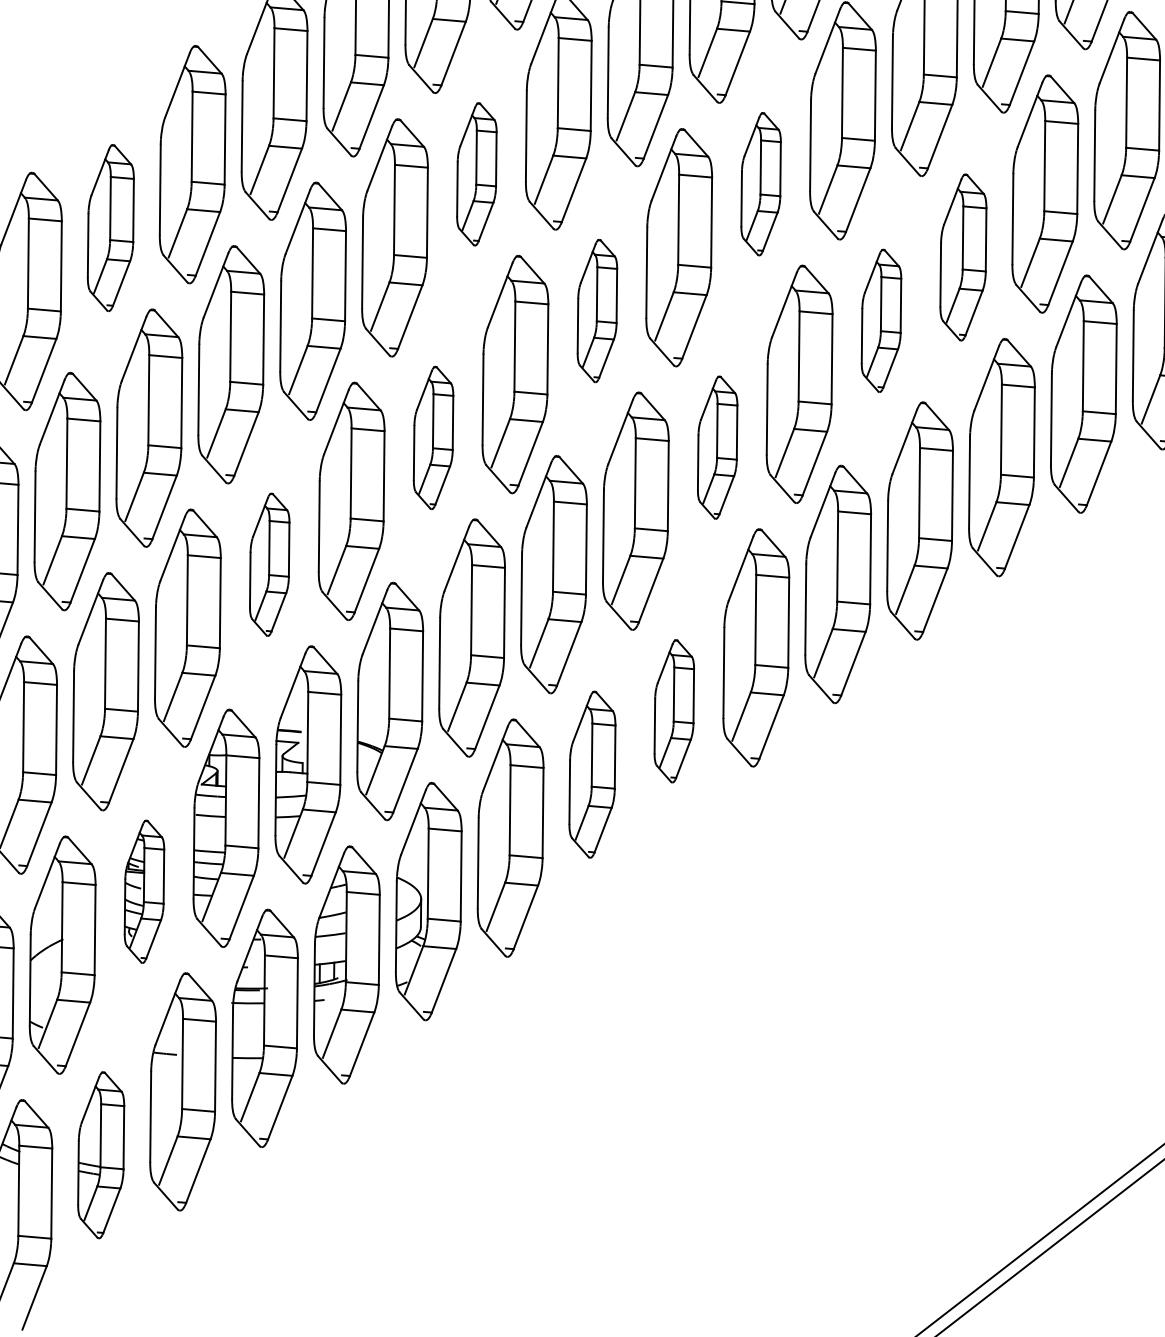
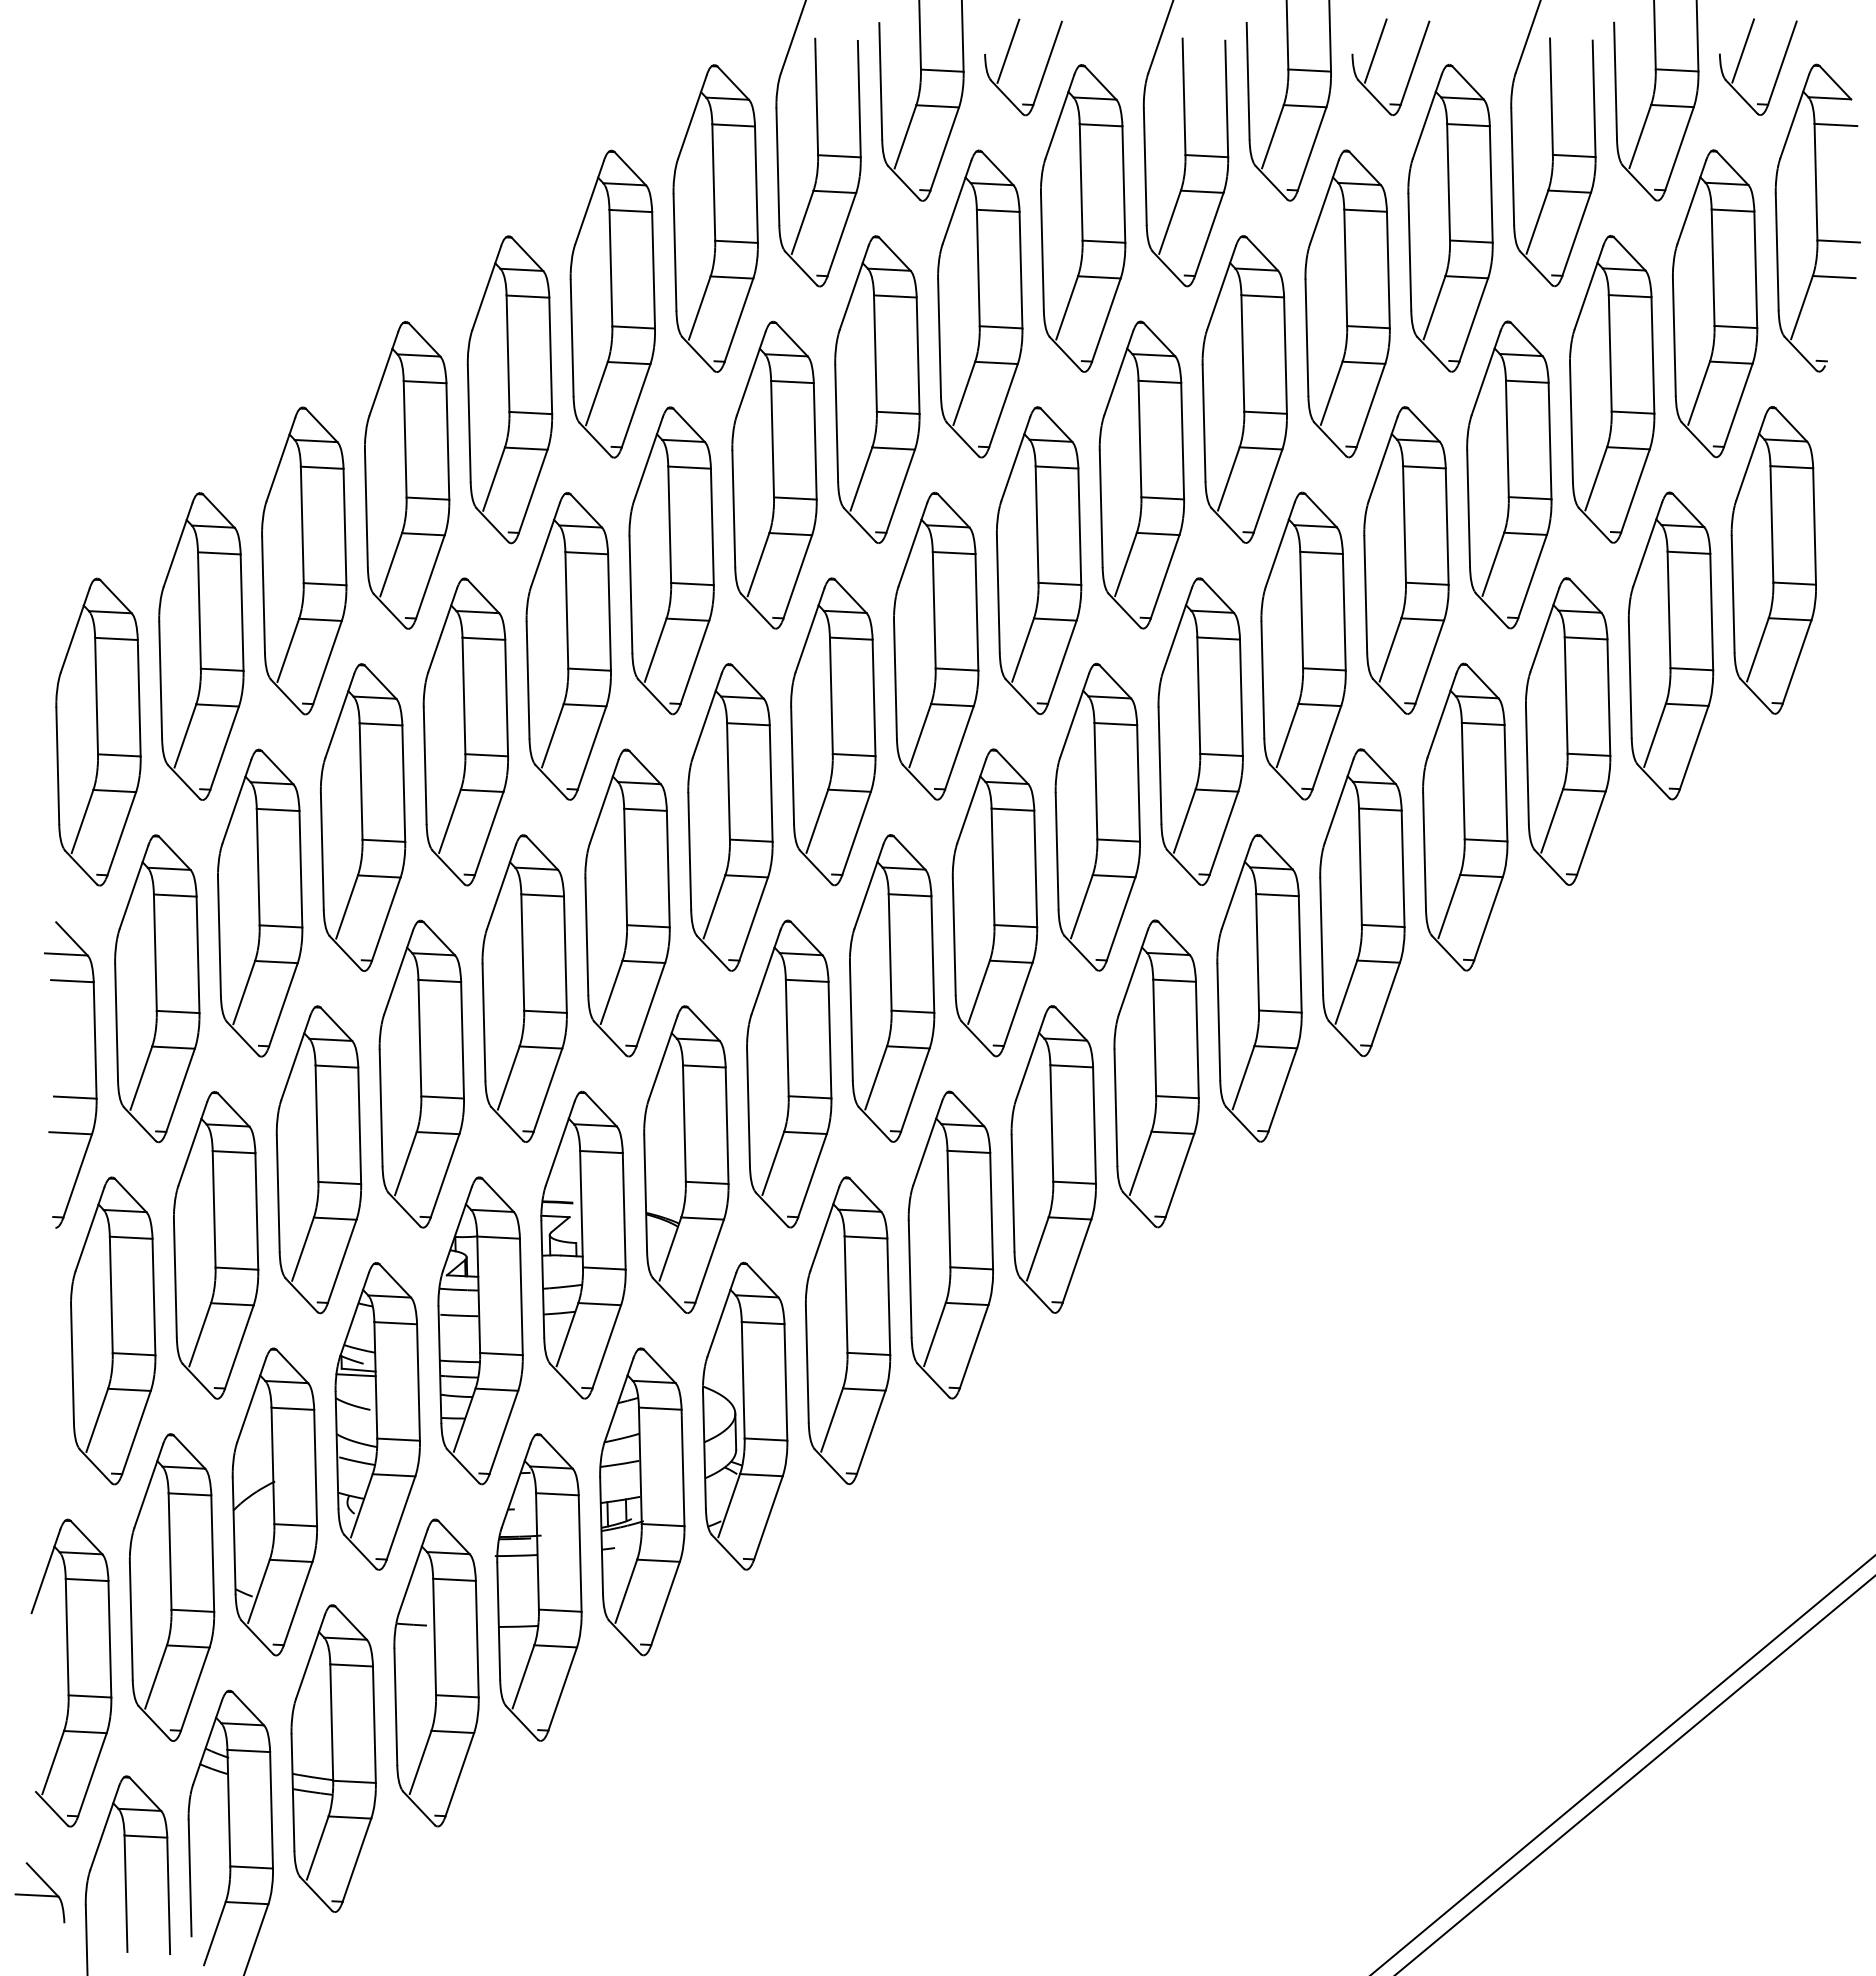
part: (476, 173) -> (774, 474), size x1.67
part: (760, 183) -> (1141, 474), size x1.67
part: (111, 227) -> (304, 560), size x1.43
part: (963, 257) -> (1406, 560), size x1.43
part: (597, 310) -> (936, 645), size x1.67
part: (881, 320) -> (1303, 645), size x1.67
part: (433, 438) -> (730, 817), size x1.67
part: (717, 447) -> (1097, 816), size x1.67
part: (269, 564) -> (524, 988), size x1.67
part: (674, 711) -> (1053, 1159), size x1.67
part: (592, 774) -> (950, 1244), size x1.43
part: (144, 891) -> (377, 1416), size x1.67
part: (101, 1155) -> (333, 1758), size x1.43

